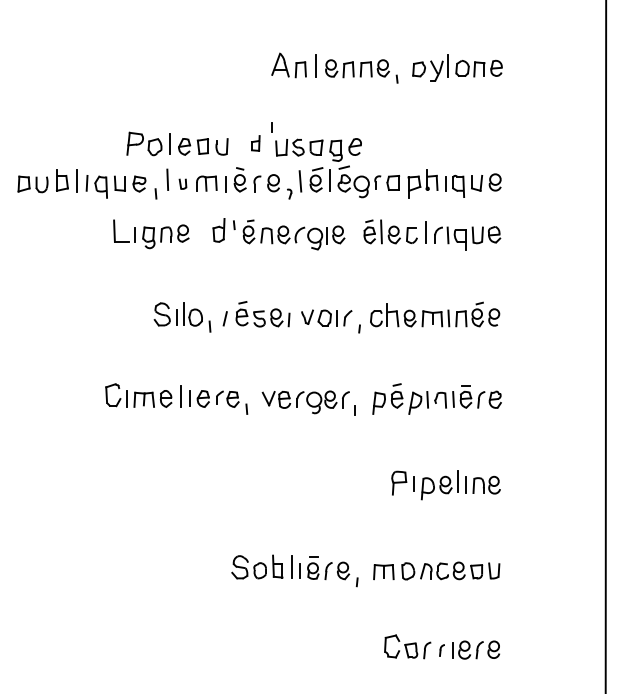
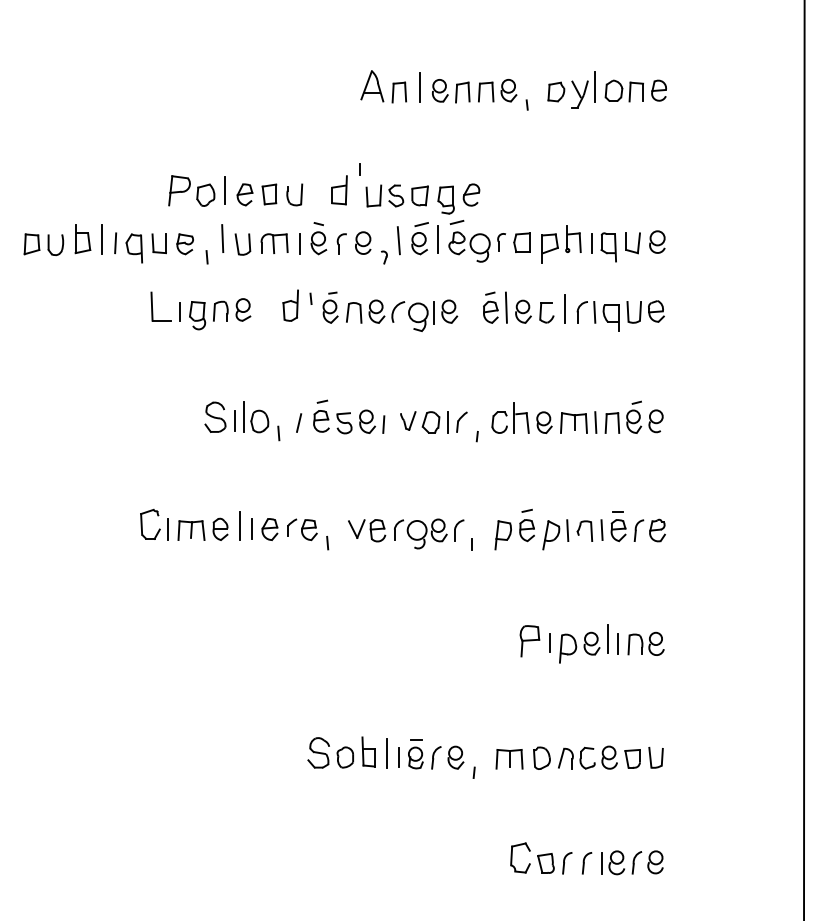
part: (255, 143) -> (339, 190), size x1.43
part: (182, 184) -> (242, 244), size x1.67
part: (441, 650) -> (586, 863), size x1.43

